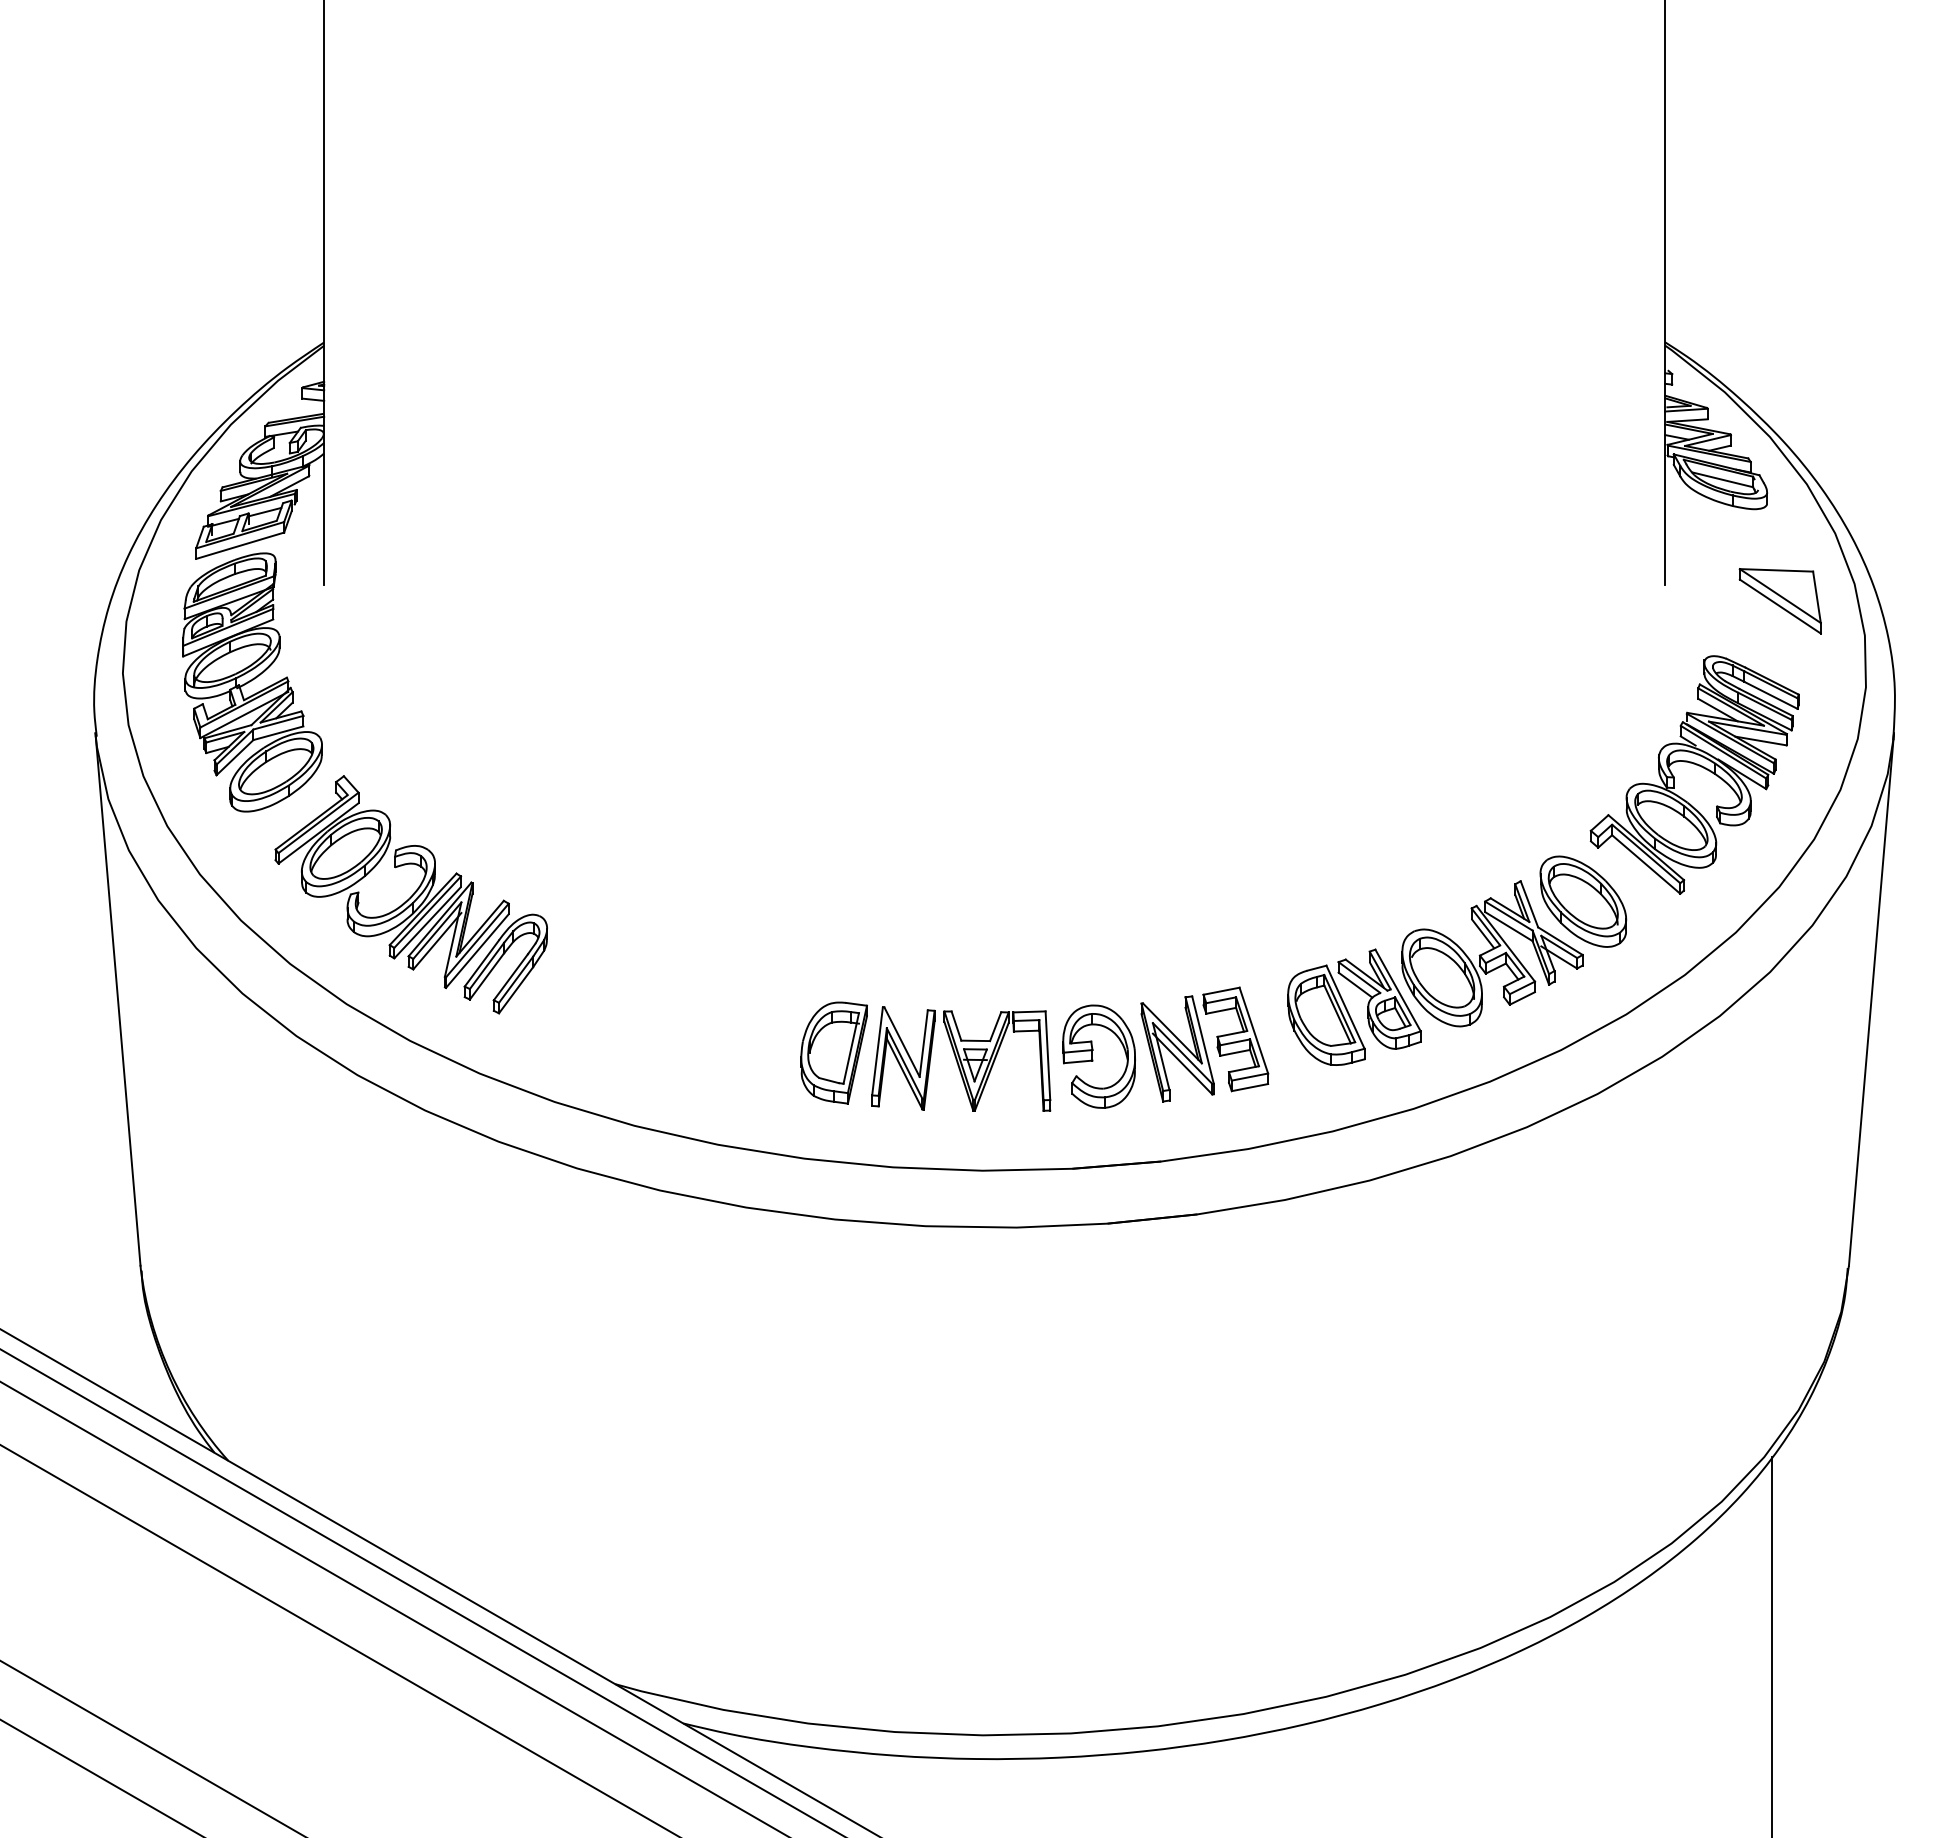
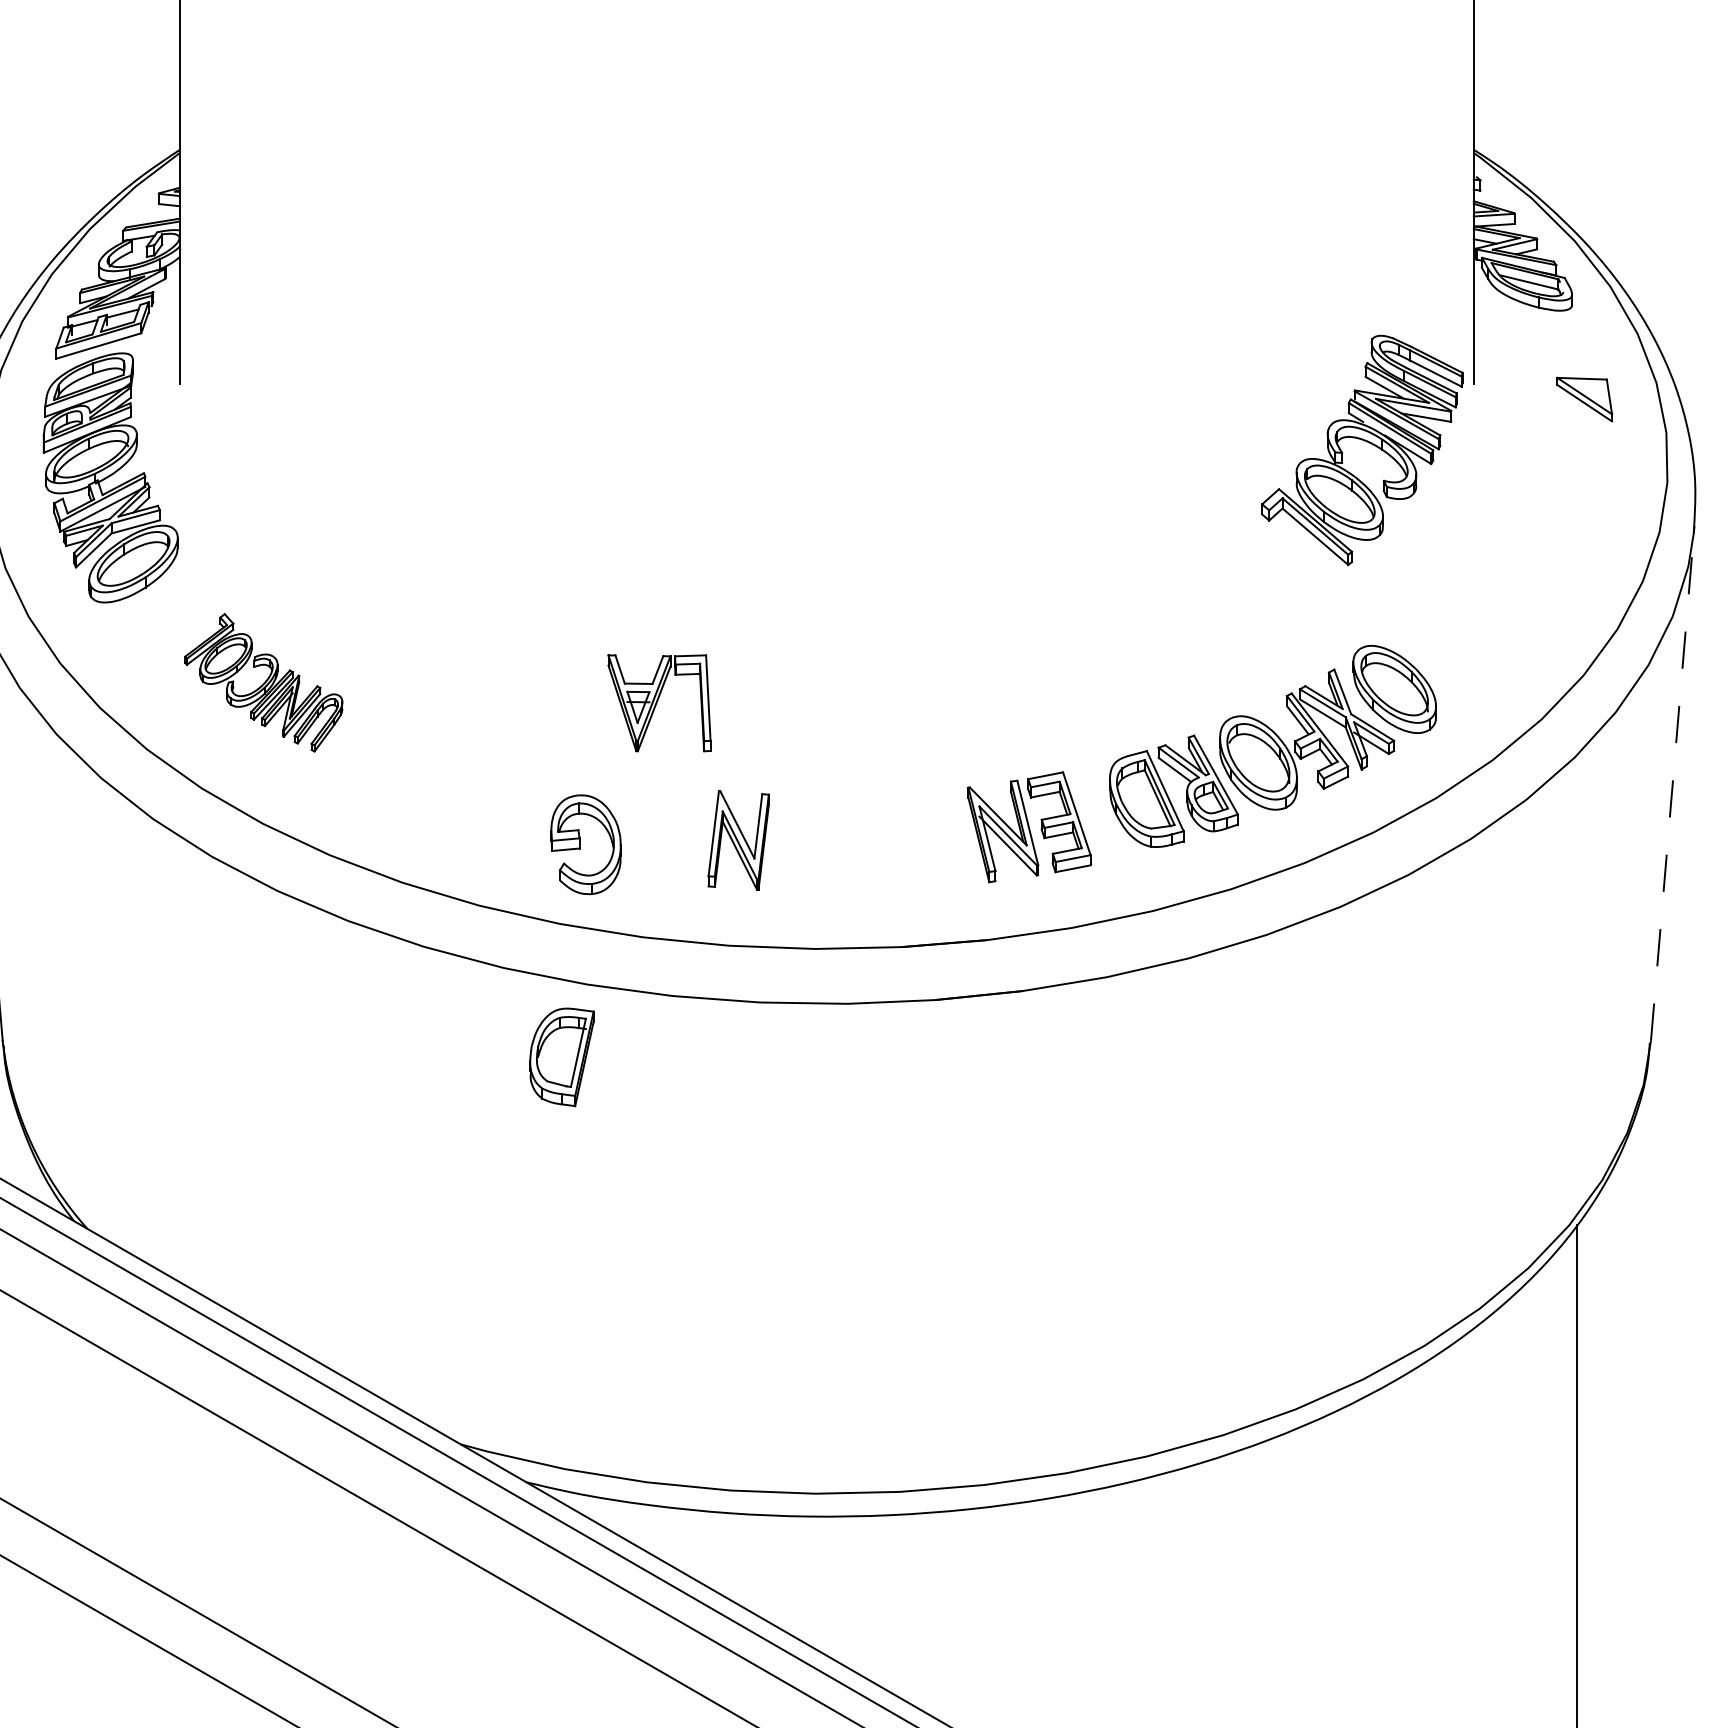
part: (1779, 601) -> (1583, 399), size x0.7
part: (1698, 766) -> (1365, 442), moved
part: (410, 894) -> (263, 682), size x0.6
line: (1871, 999) -> (1672, 783), solid -> dashed
part: (833, 1052) -> (561, 1056), moved
part: (1098, 1056) -> (585, 844), moved
part: (997, 1060) -> (659, 702), moved

